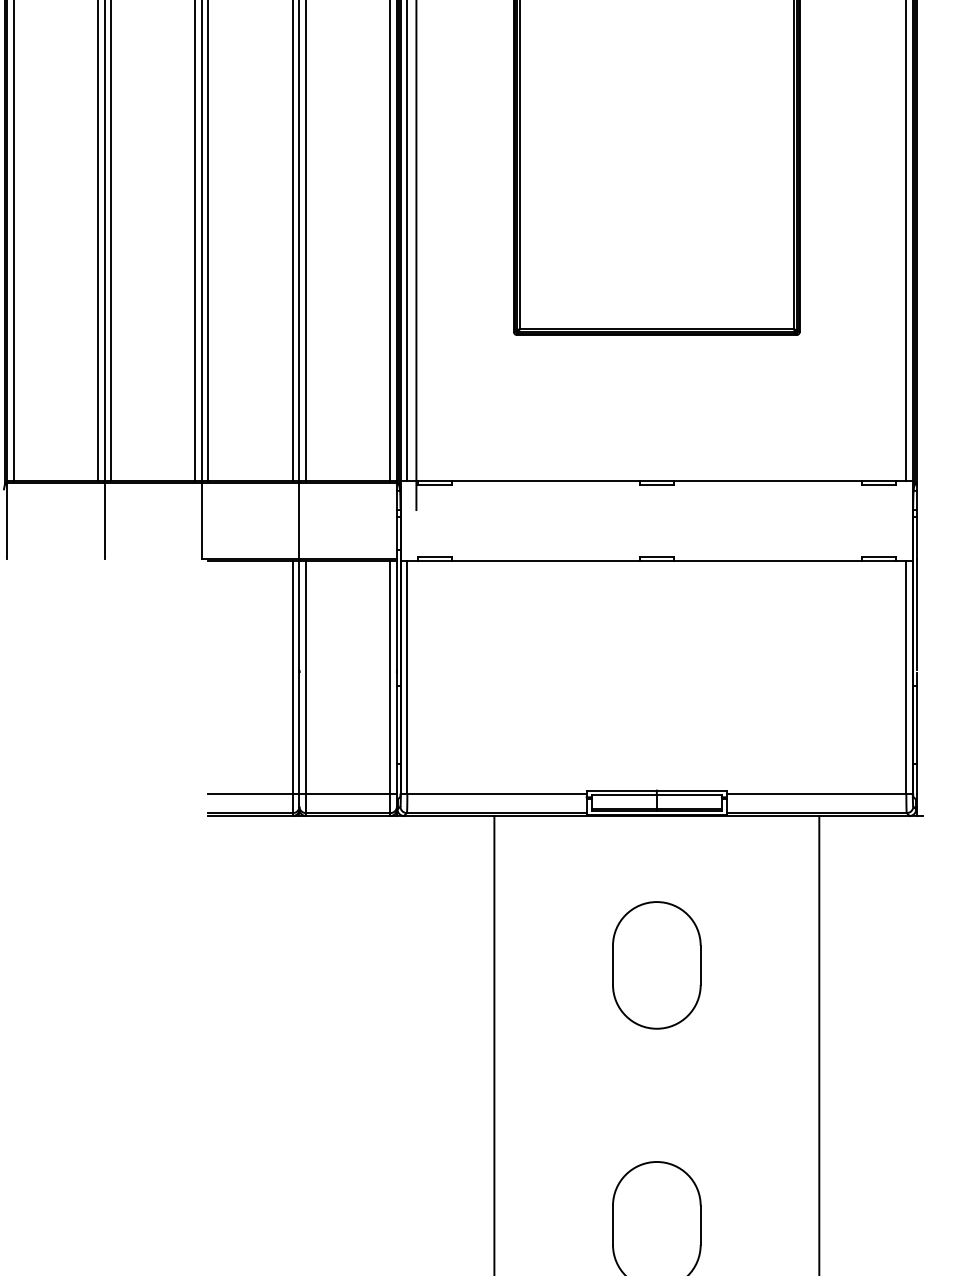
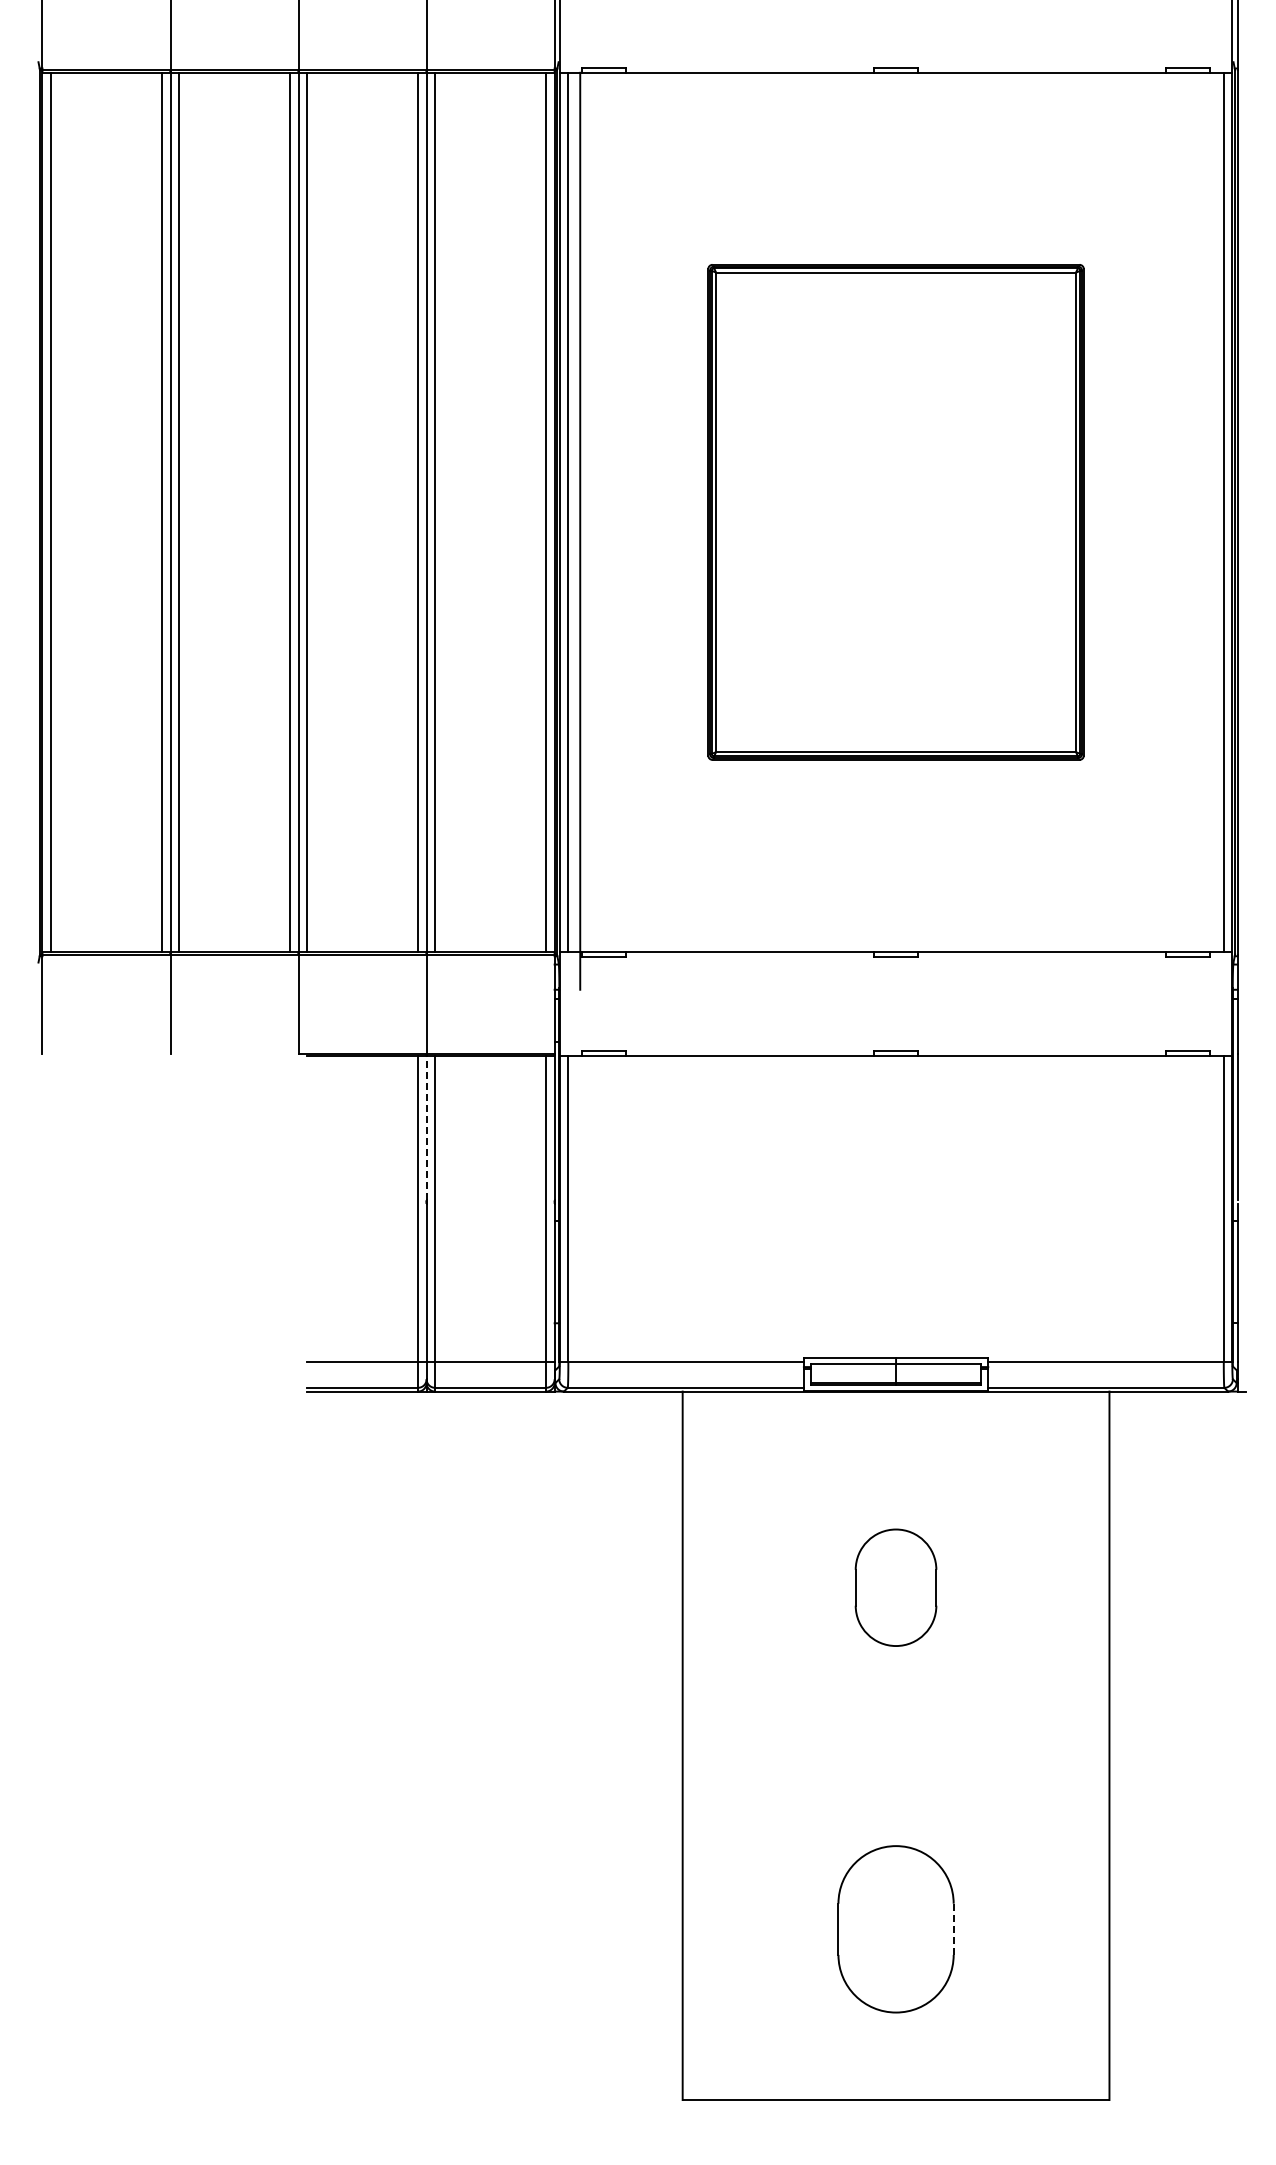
line: (299, 614) -> (426, 1126), solid -> dashed
part: (656, 965) -> (895, 1587), size x0.7
line: (700, 1225) -> (953, 1929), solid -> dashed

